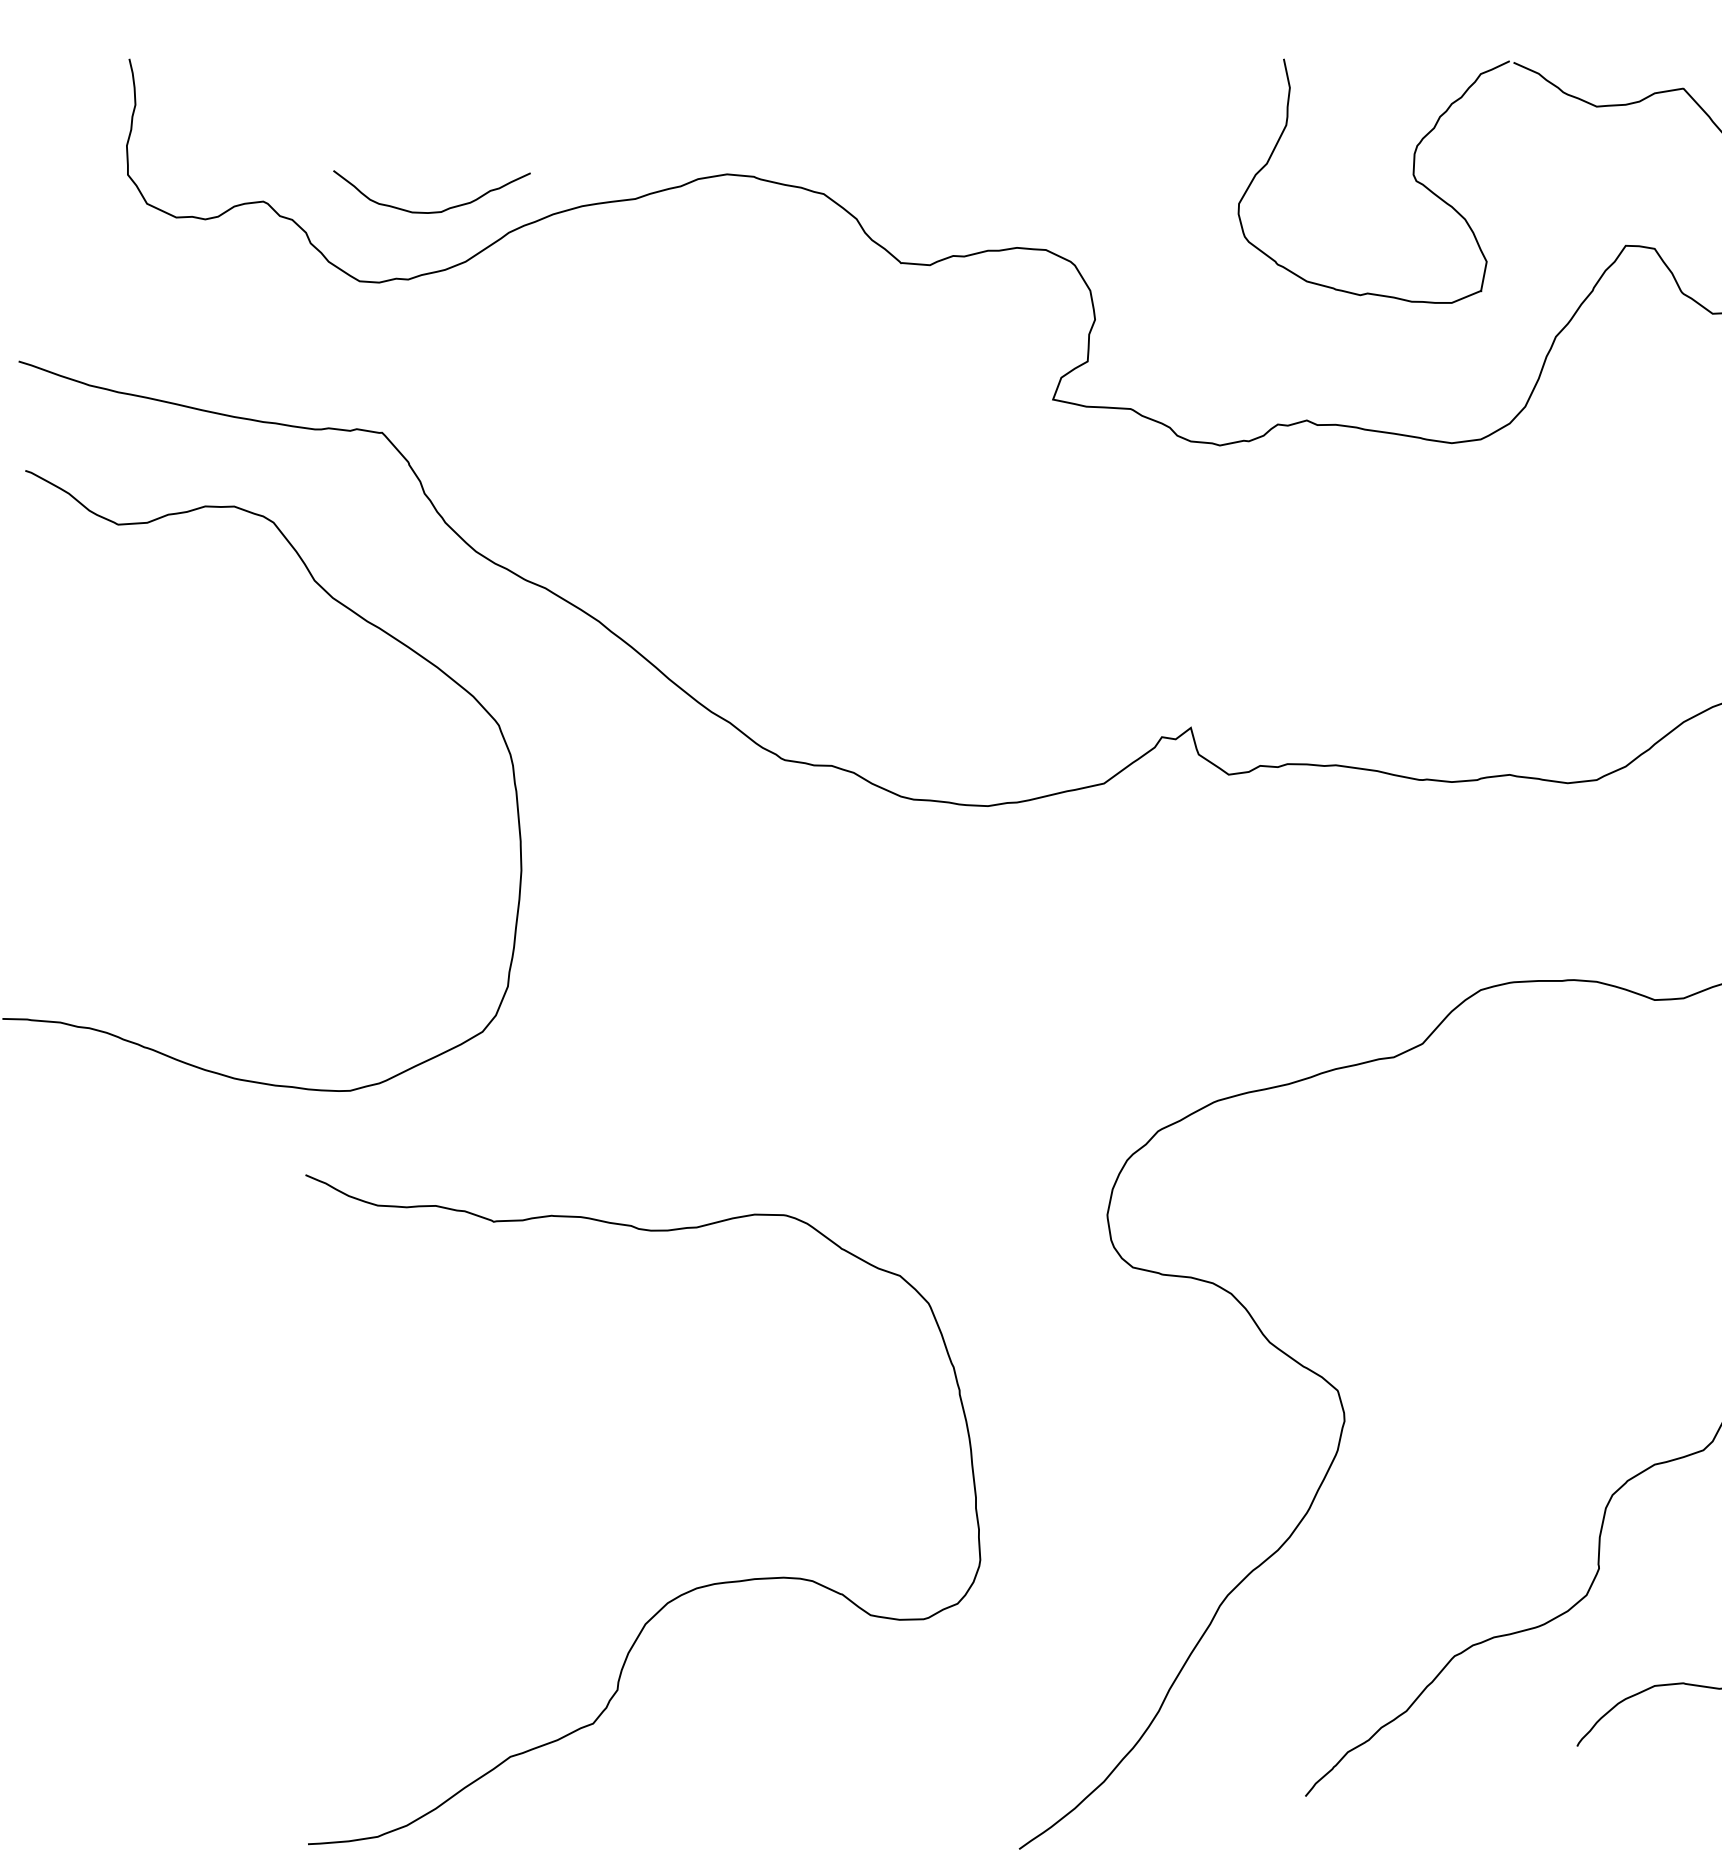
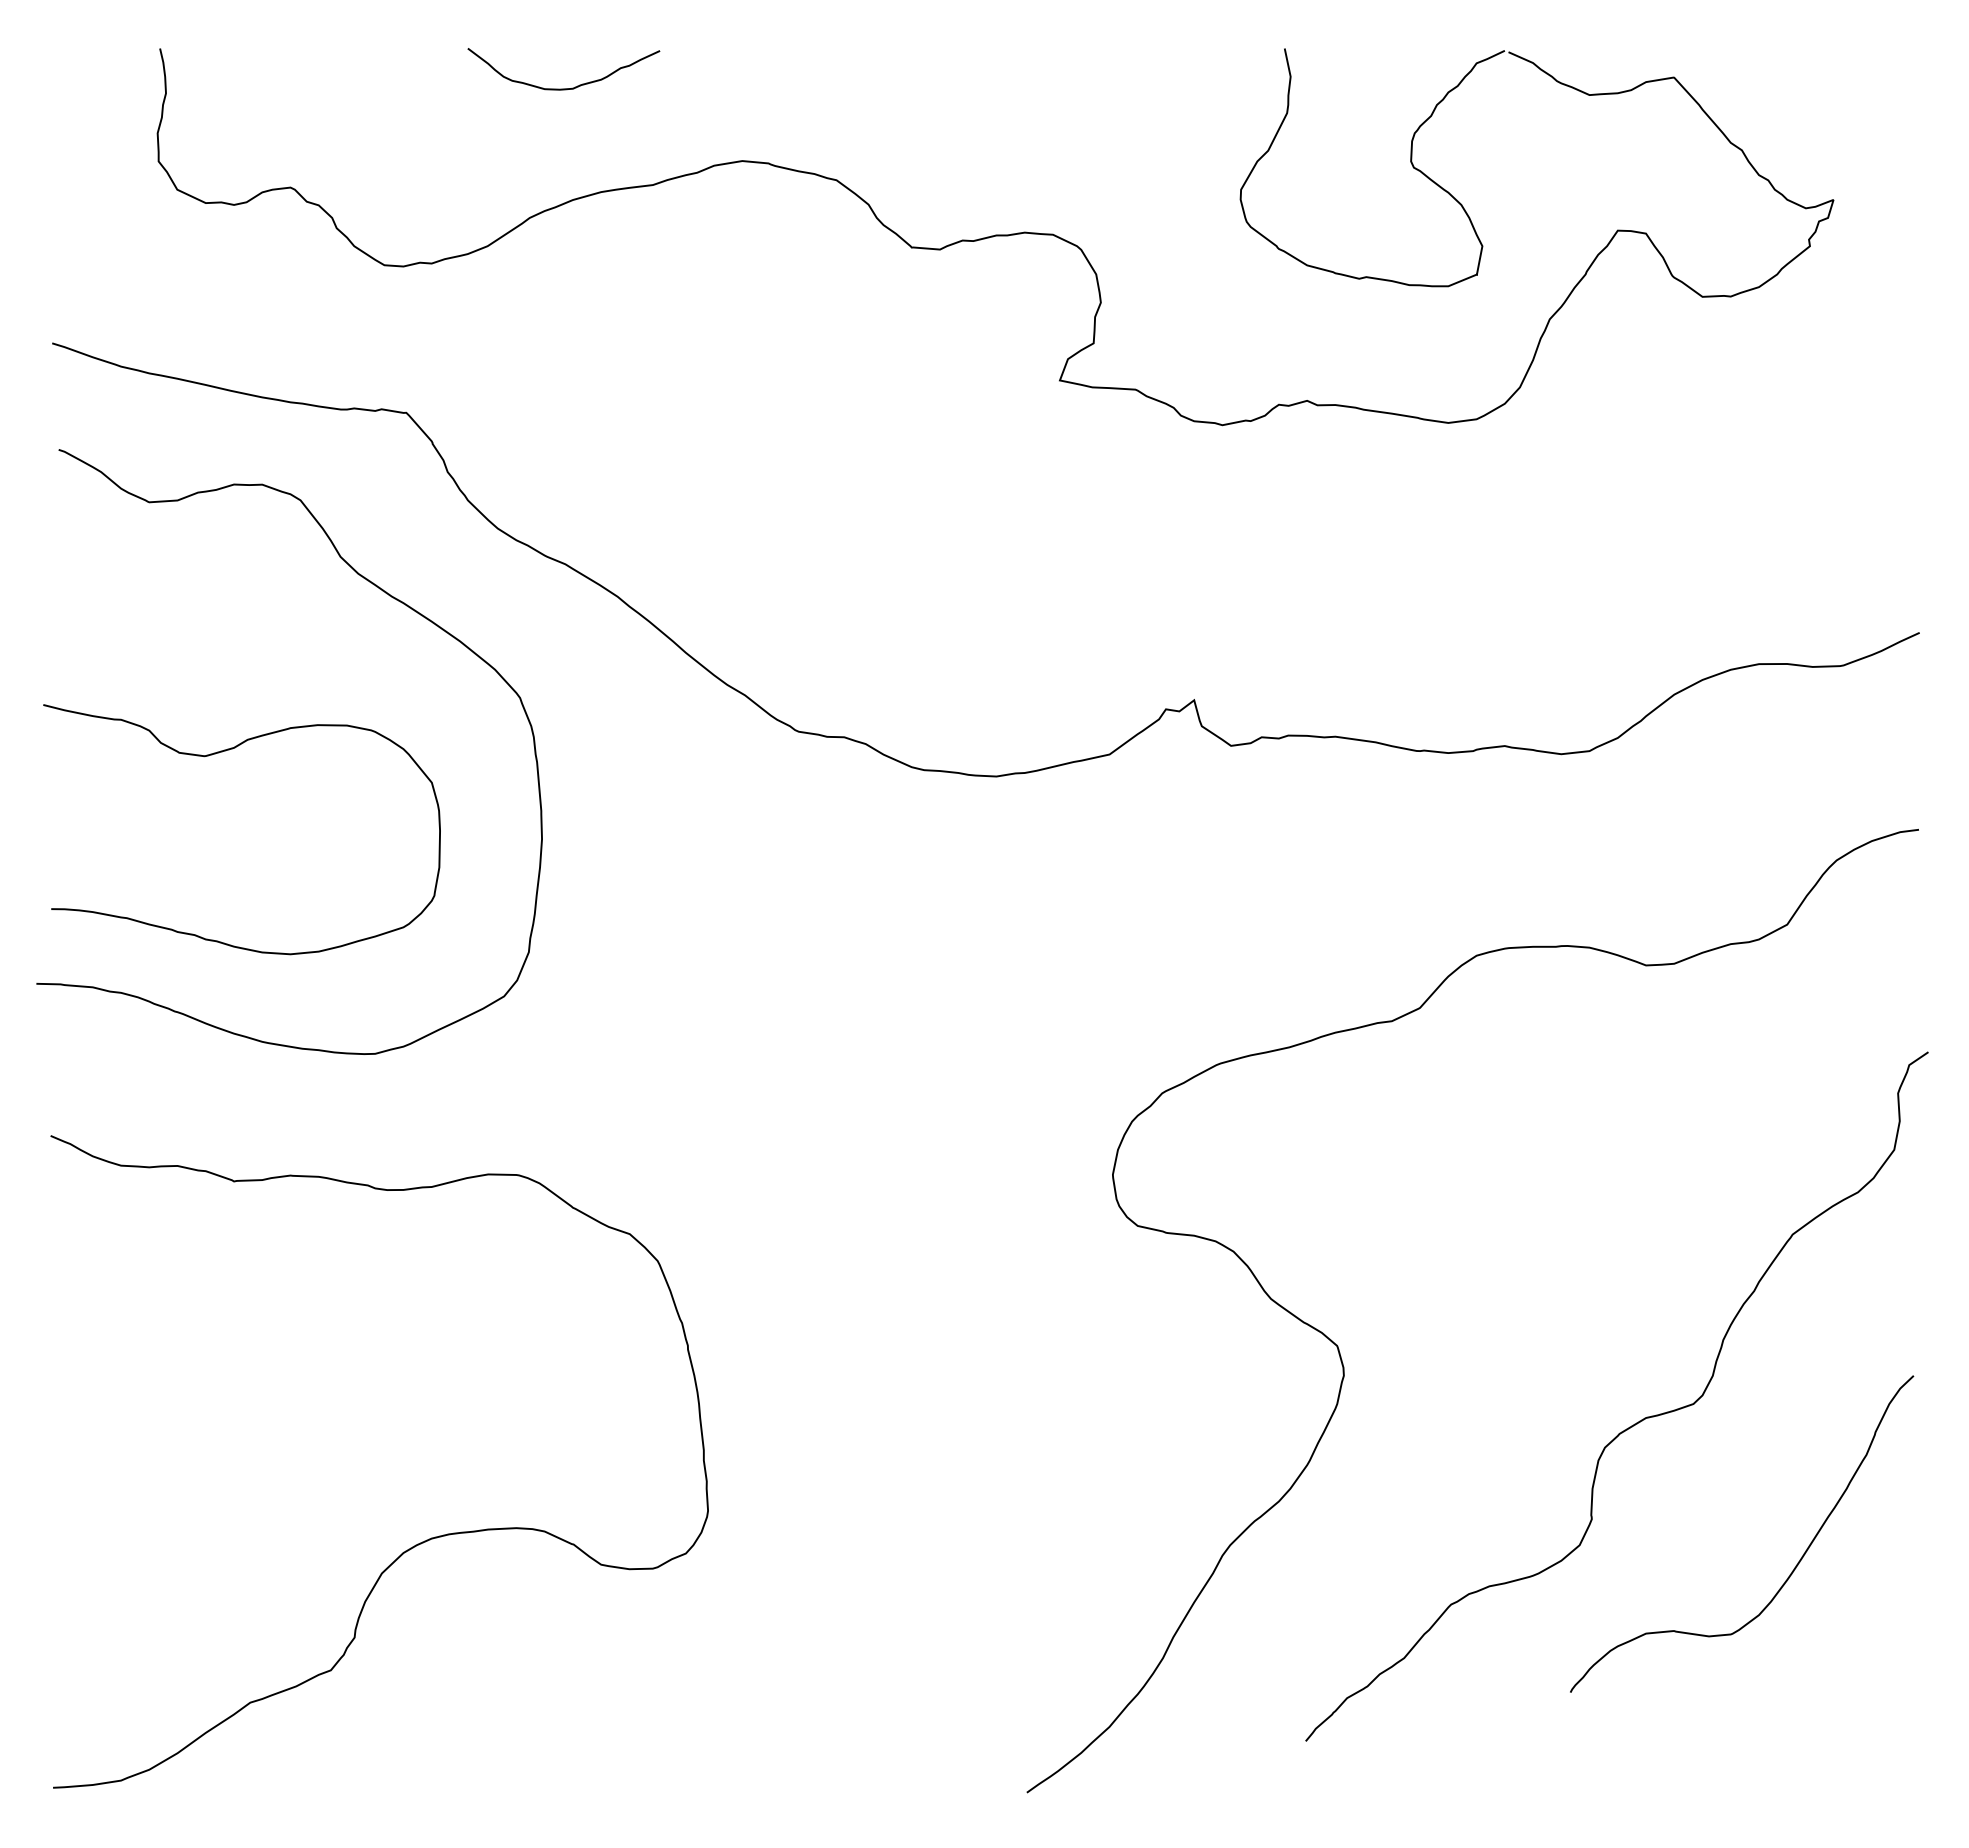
curve: (431, 211) -> (563, 88), moved
curve: (190, 782) -> (219, 753), added
curve: (682, 1593) -> (417, 1543), moved

